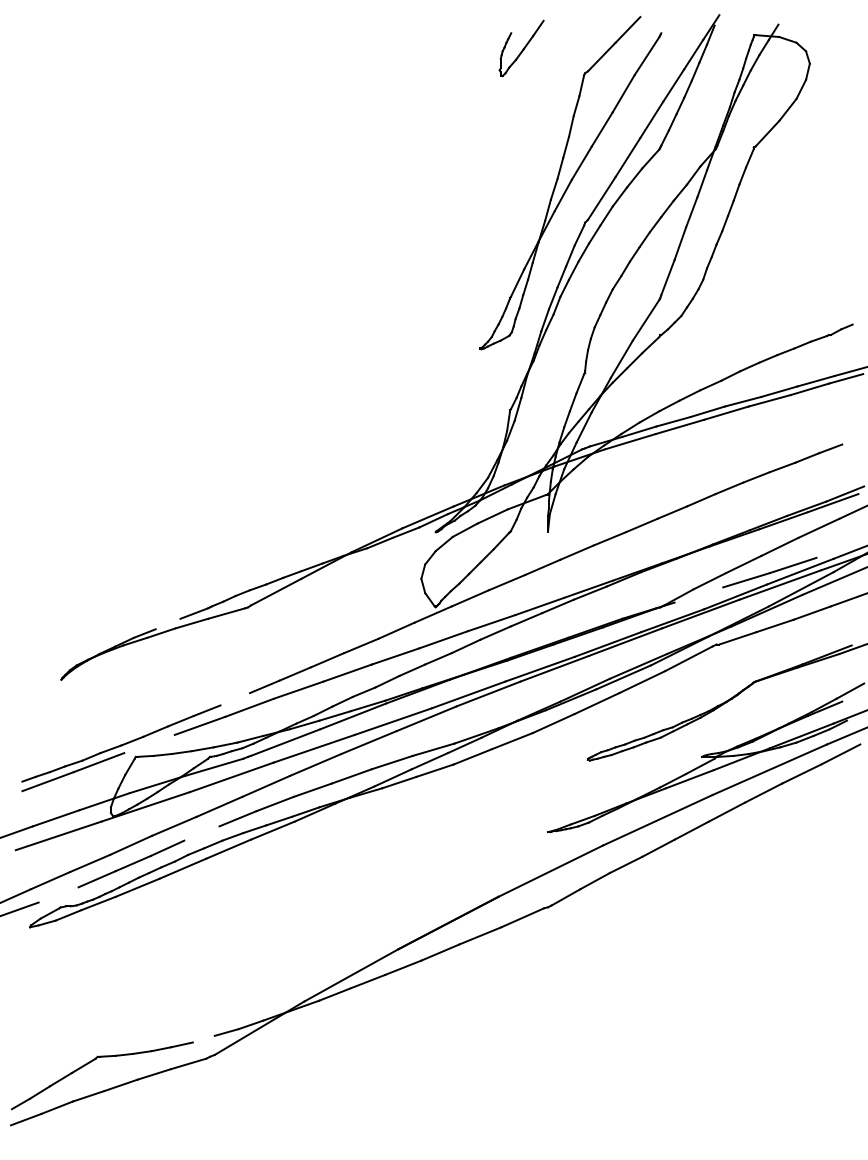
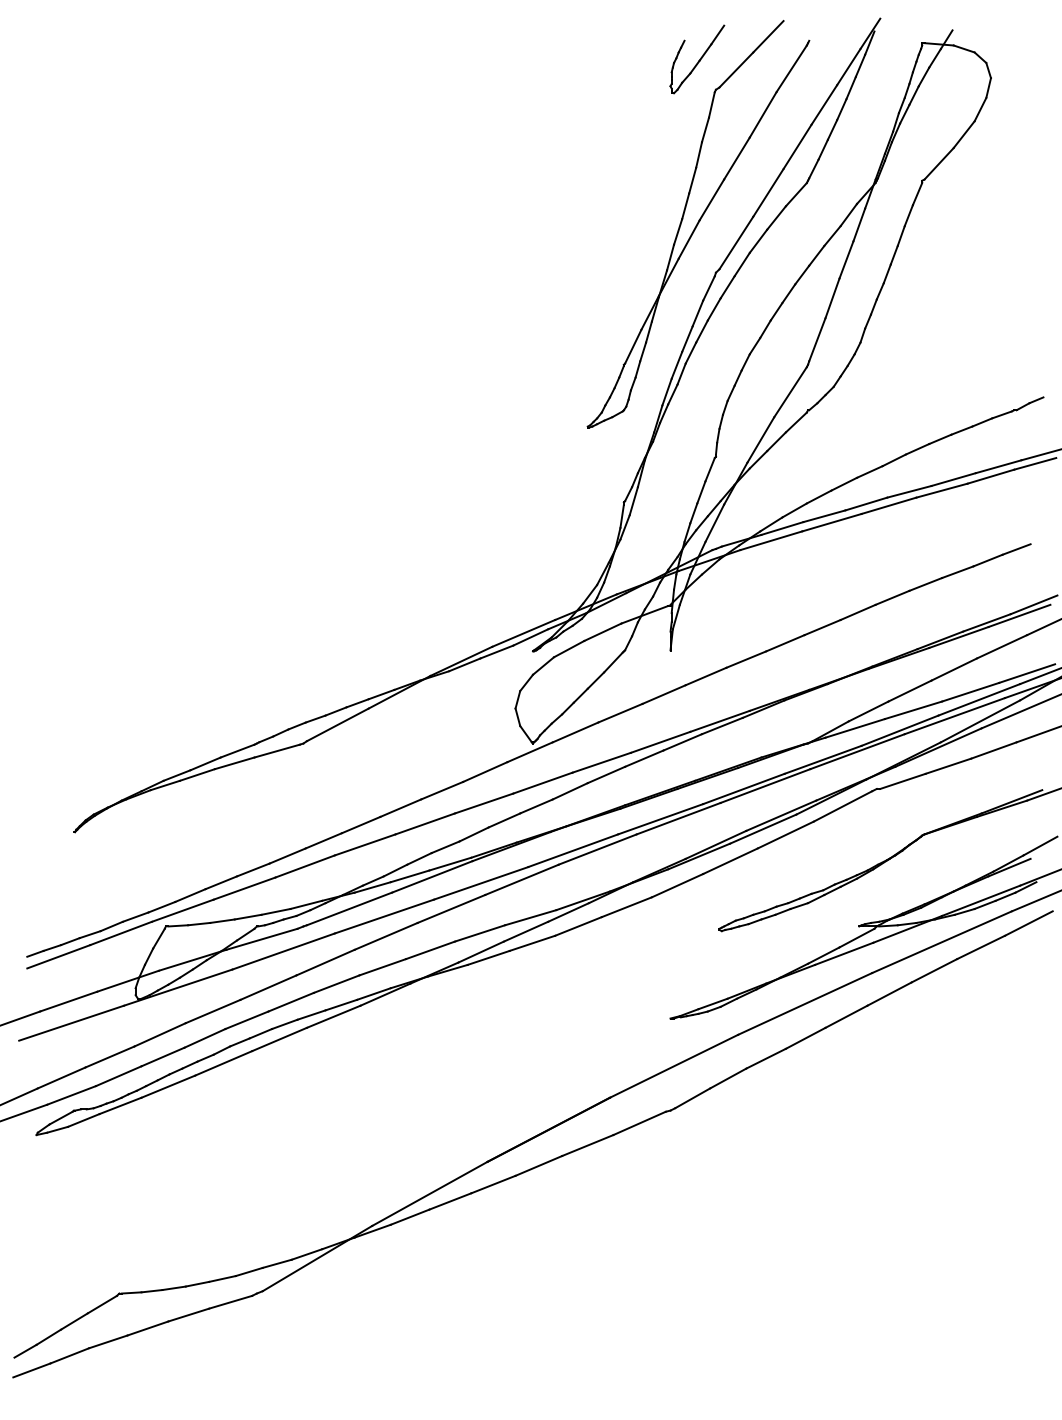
part: (521, 48) -> (697, 59), moved
line: (839, 550) -> (1027, 673), added
line: (698, 595) -> (854, 728), added
line: (168, 623) -> (205, 763), added
line: (235, 698) -> (287, 855), added
line: (149, 743) -> (182, 910), added
line: (201, 833) -> (246, 1020), added
line: (58, 894) -> (71, 1095), added
line: (203, 1038) -> (248, 1271), added

